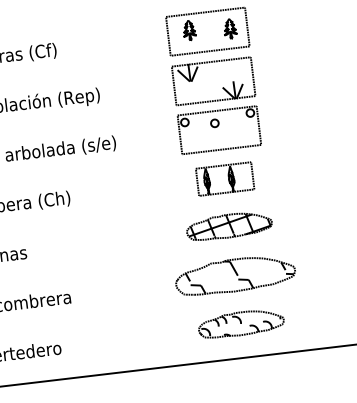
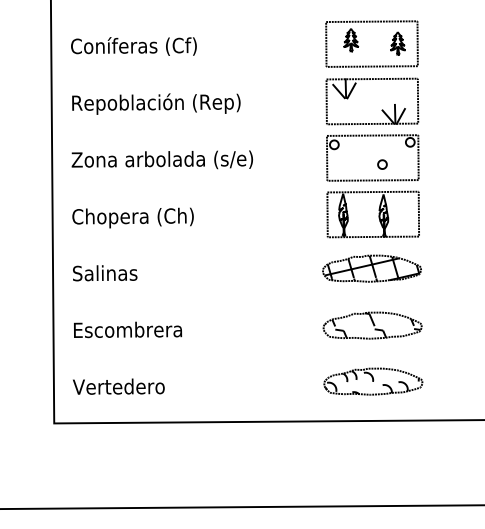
part: (214, 123) -> (382, 164), moved
part: (224, 179) -> (372, 214), size x1.43
part: (235, 275) -> (372, 325), size x0.71

